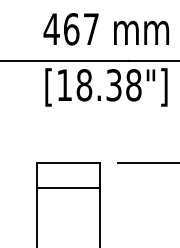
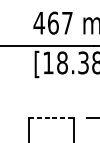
line: (69, 163) -> (51, 118), solid -> dashed
line: (68, 187) -> (51, 135), removed

